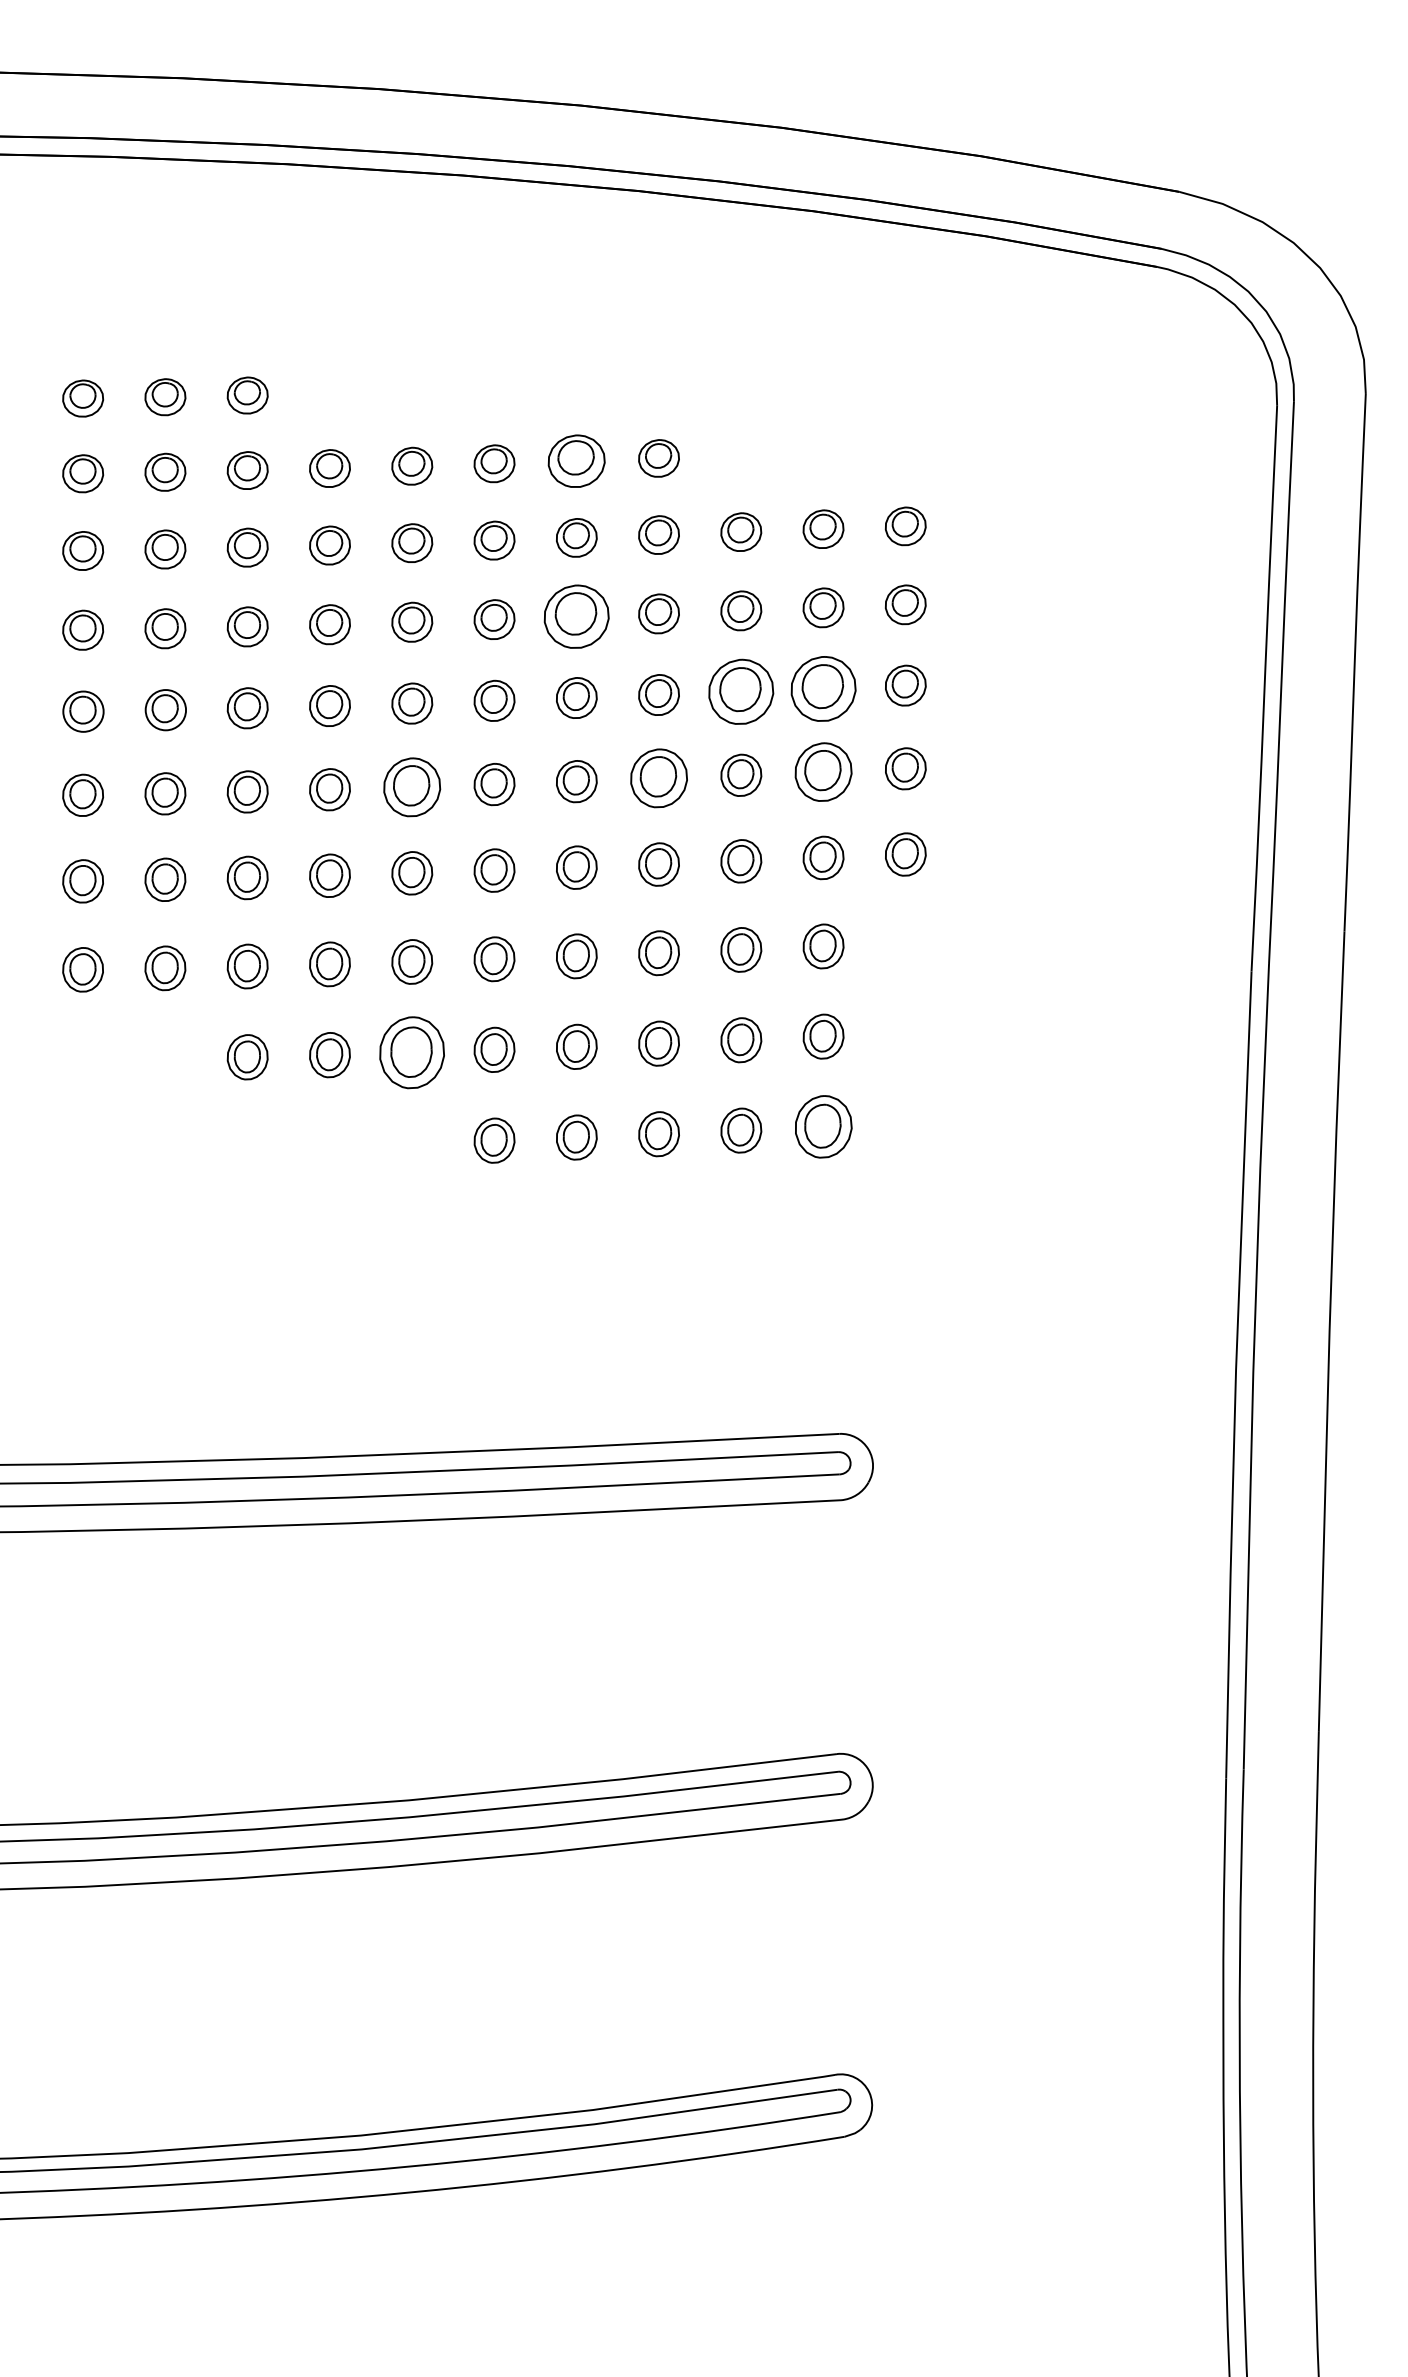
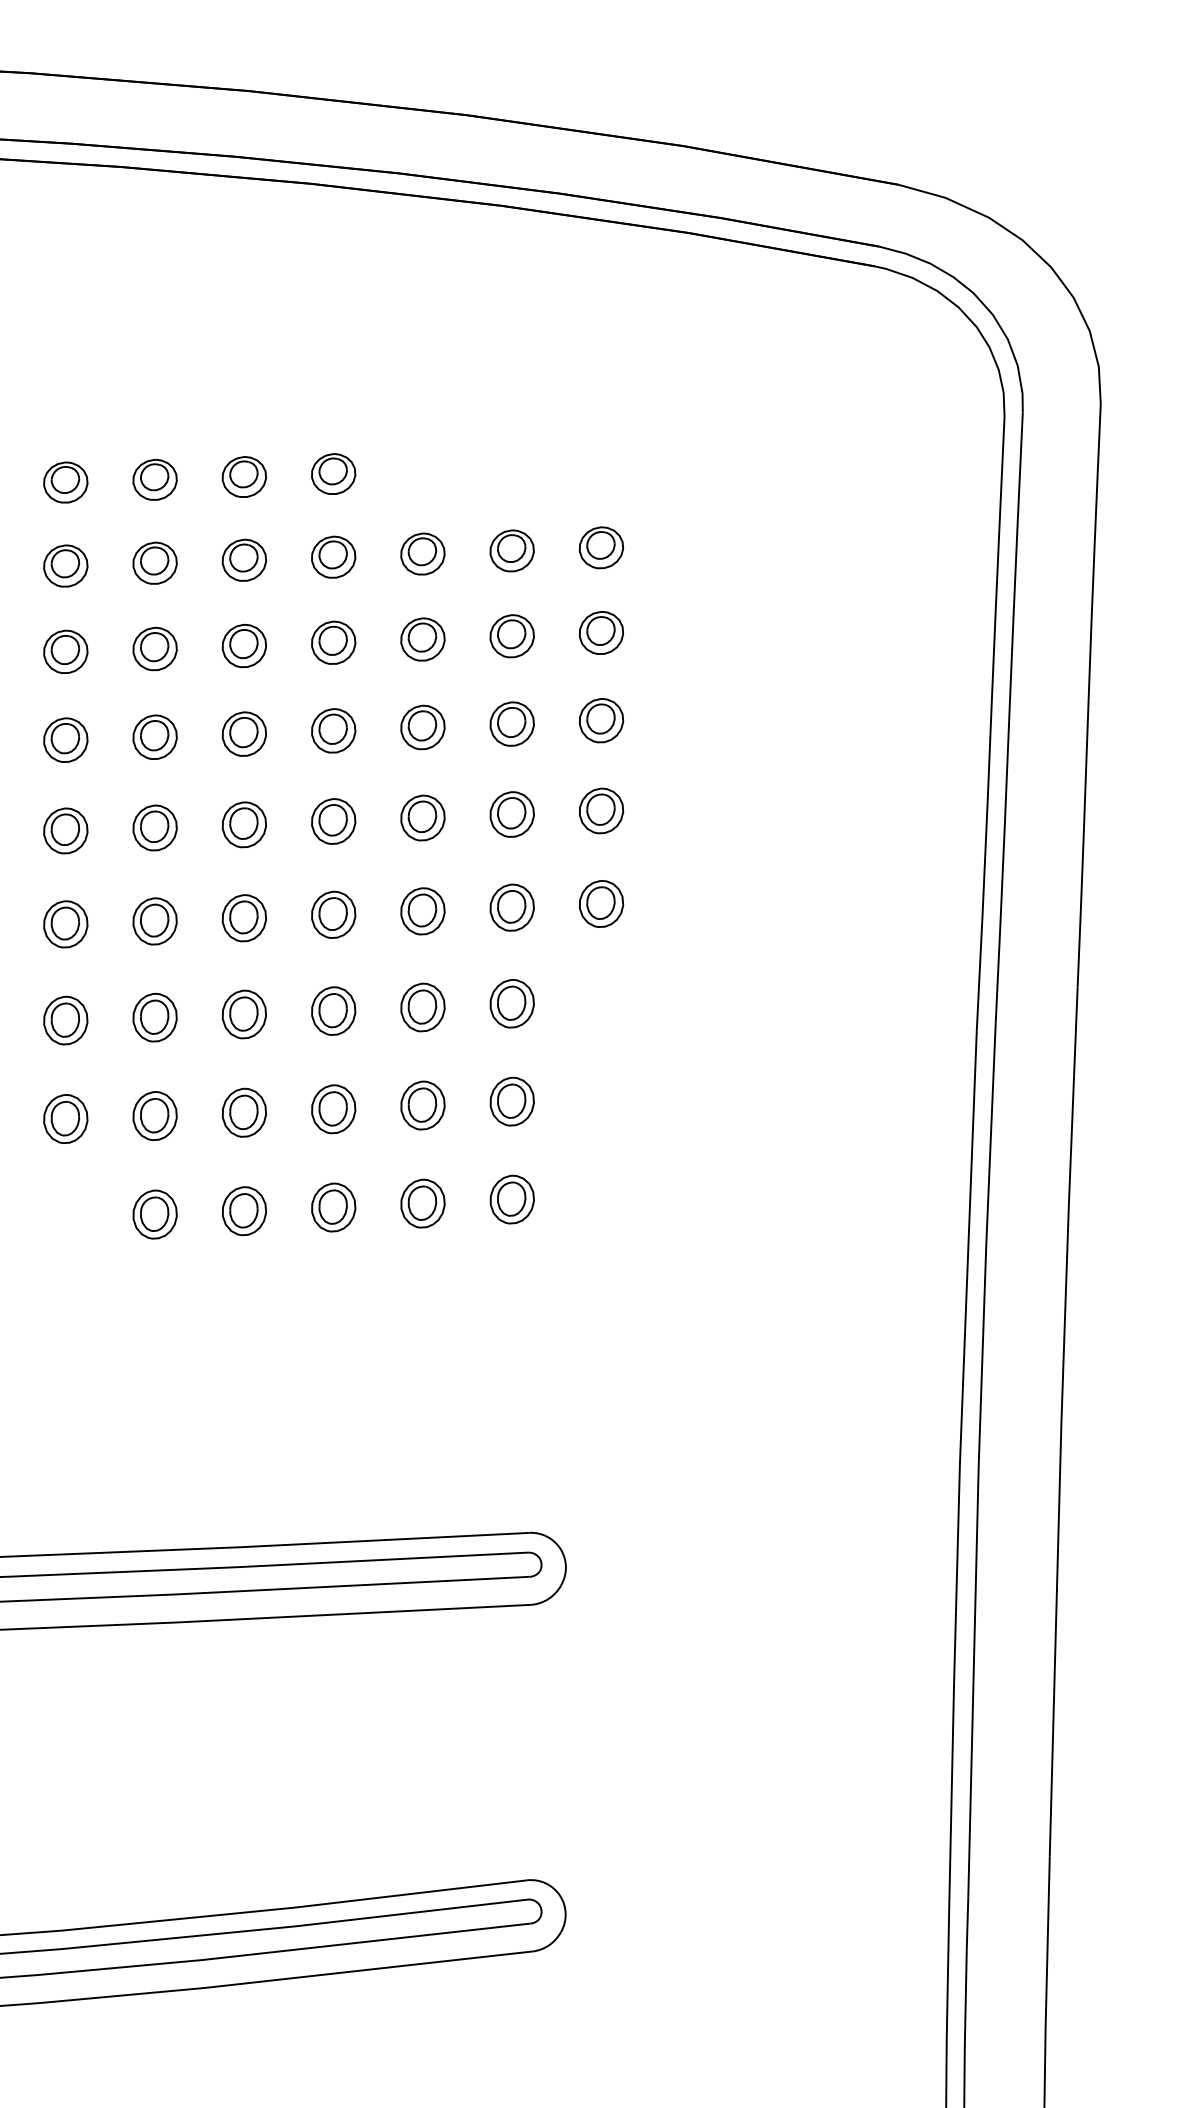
part: (576, 460) -> (244, 476), size x0.71
part: (576, 616) -> (244, 645), size x0.62
part: (823, 688) -> (512, 723), size x0.62
part: (741, 691) -> (423, 727), size x0.62
part: (823, 771) -> (512, 813), size x0.71
part: (658, 778) -> (333, 821), size x0.71
part: (412, 786) -> (66, 830), size x0.71
part: (412, 1052) -> (66, 1118), size x0.62
part: (823, 1126) -> (512, 1199), size x0.71

